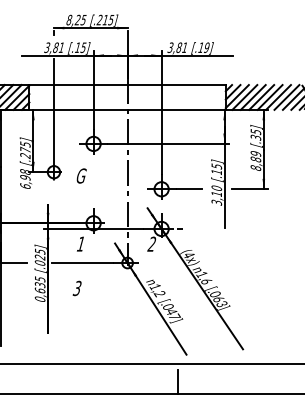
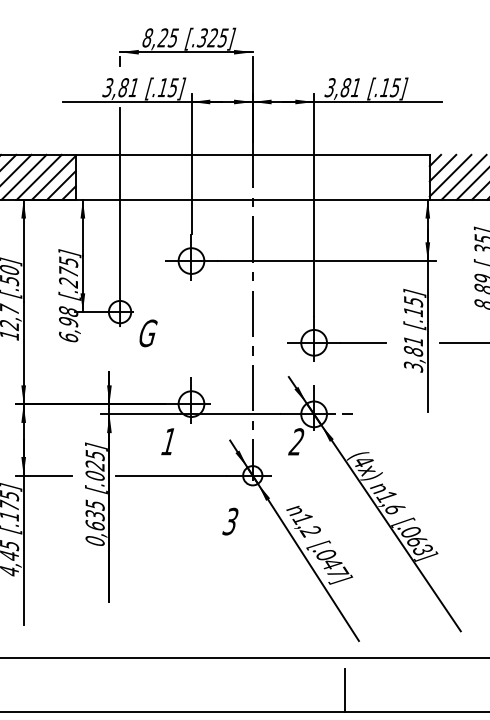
text: (102, 19) -> (207, 36), [.215] -> [.325]
text: (206, 47) -> (394, 87), [.19] -> [.15]
text: (81, 175) -> (148, 332), moved
text: (216, 190) -> (413, 345), 3,10 -> 3,81
text: (76, 288) -> (229, 521), moved

